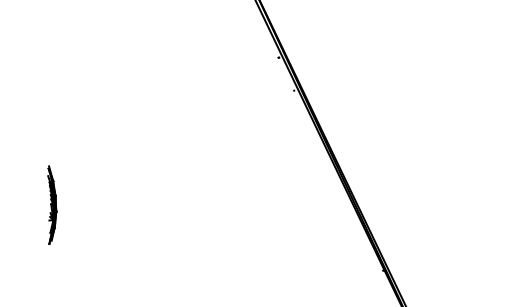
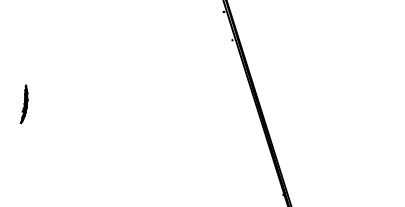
part: (52, 204) -> (25, 104), size x0.6

